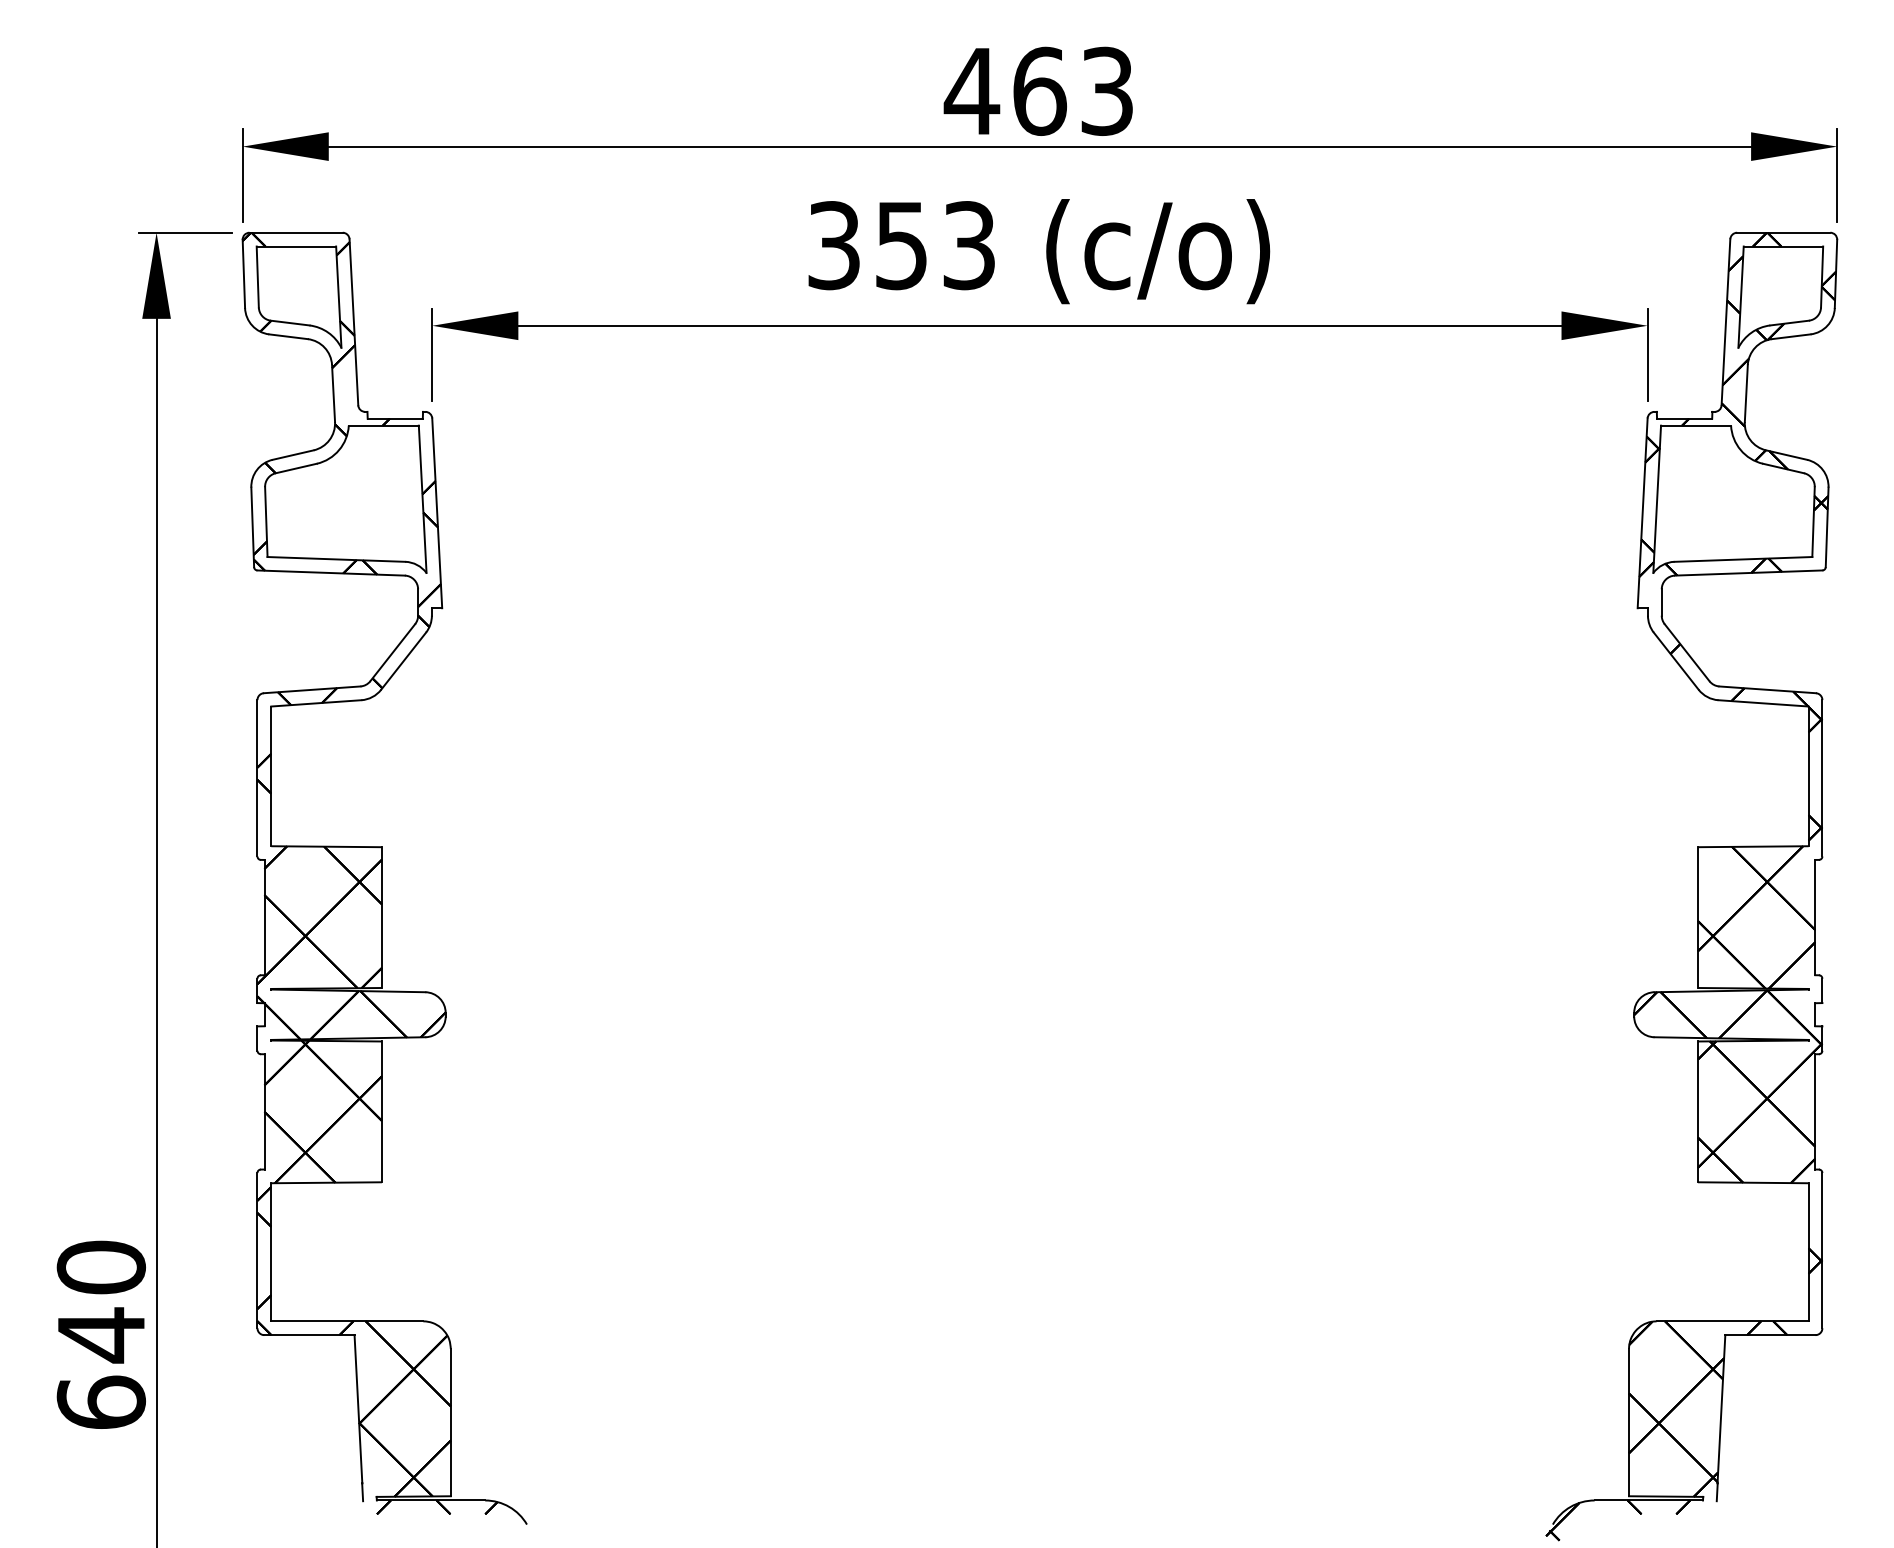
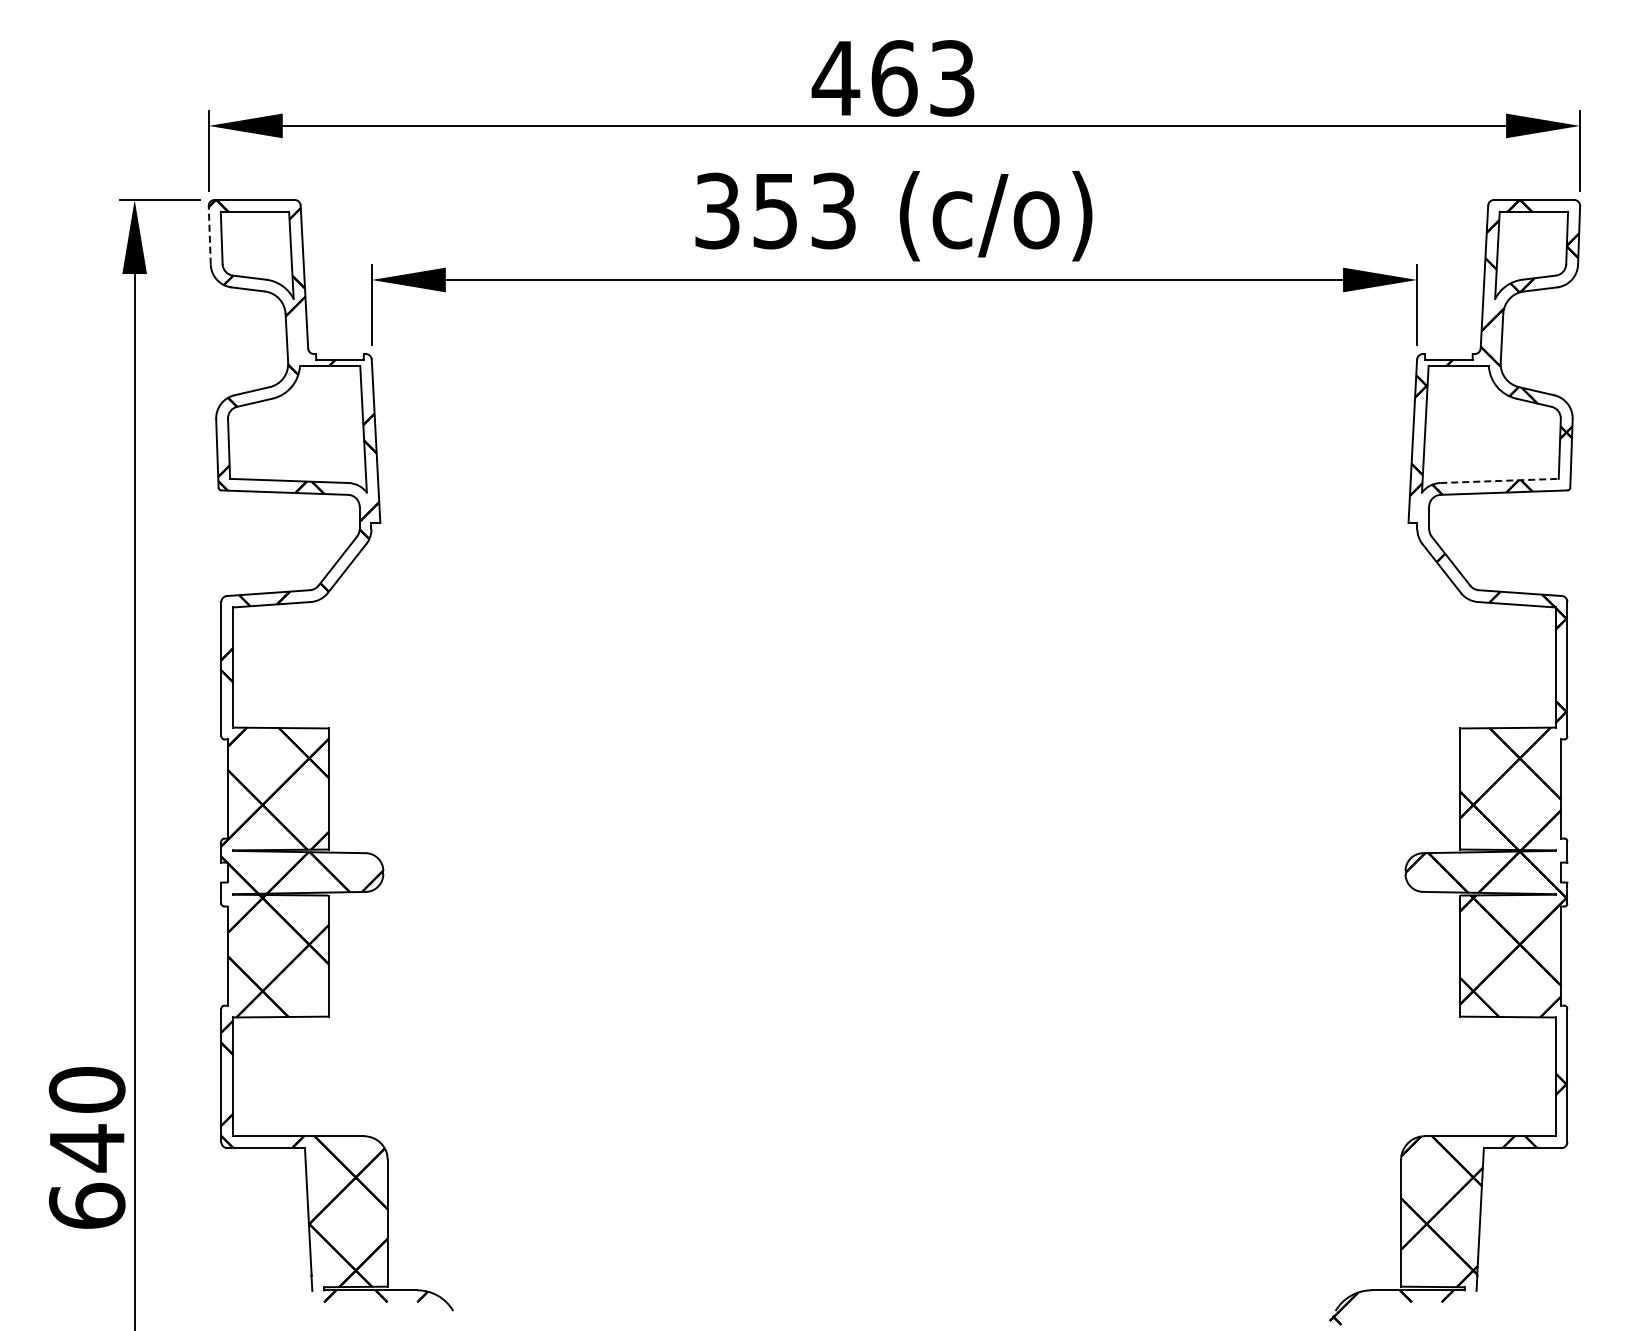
line: (243, 272) -> (209, 234), solid -> dashed
line: (1743, 558) -> (1499, 480), solid -> dashed

